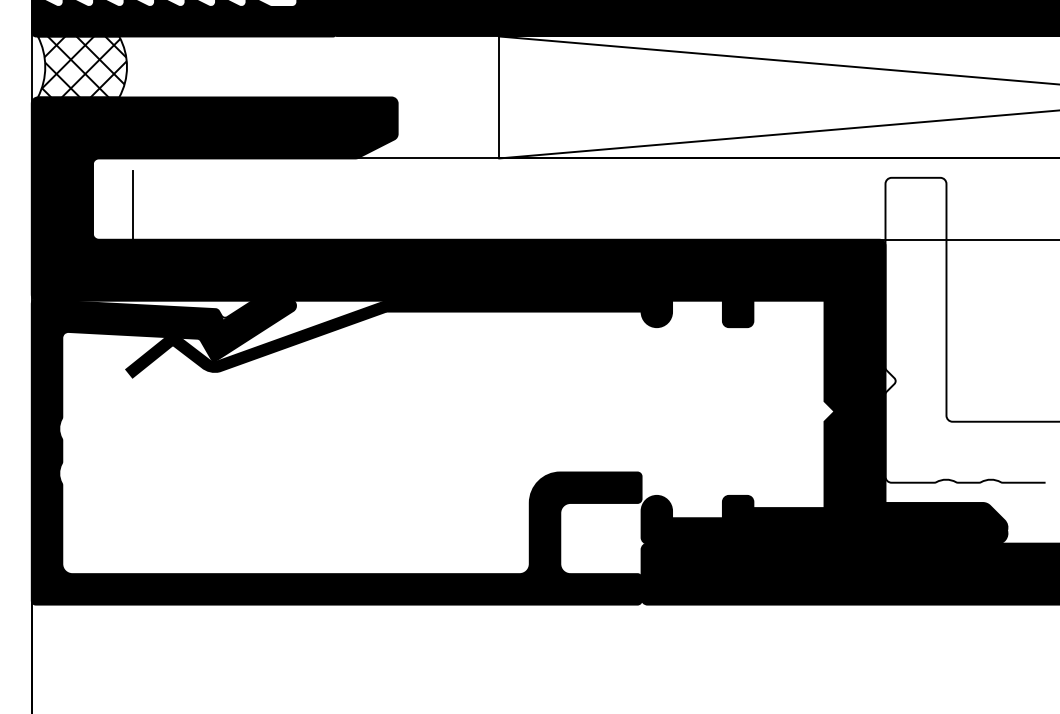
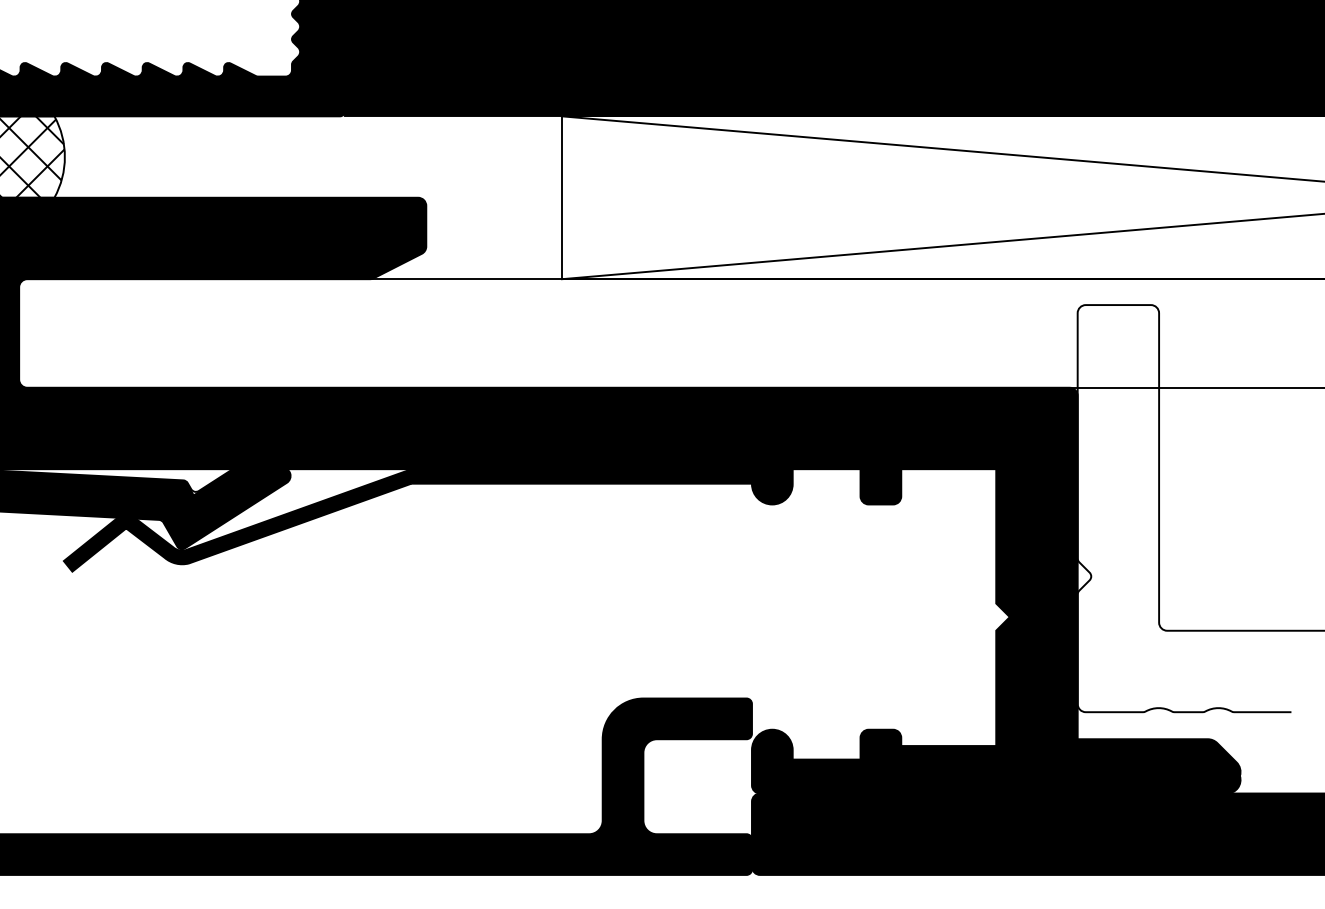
line: (133, 205) -> (73, 342), removed

